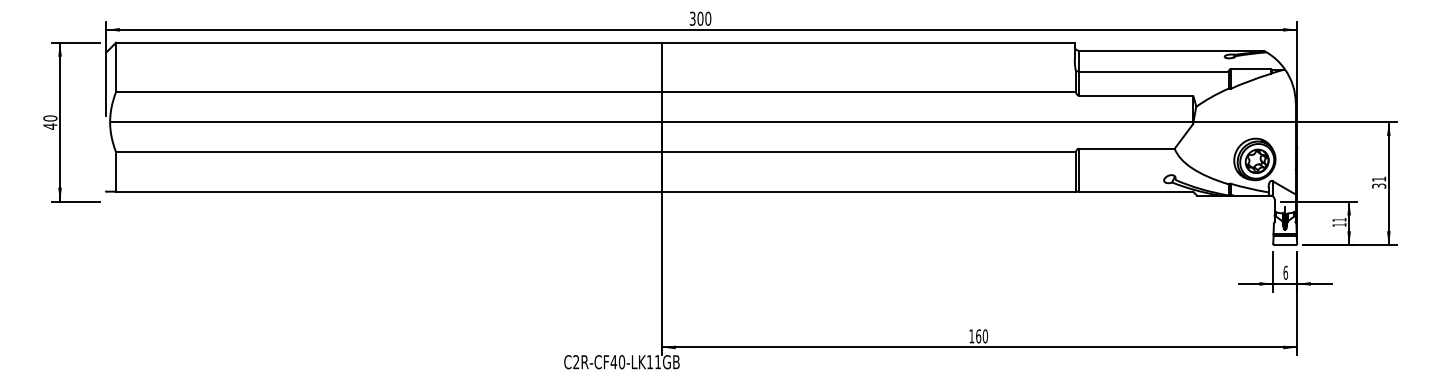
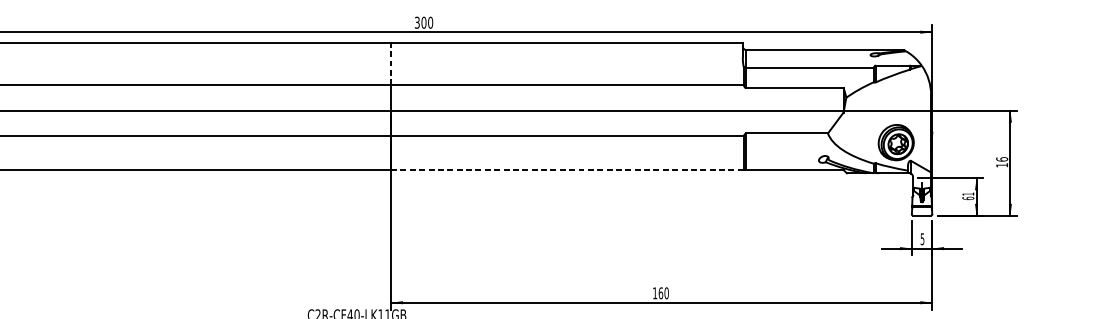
line: (661, 67) -> (390, 64), solid -> dashed
text: (1379, 182) -> (1002, 162), 31 -> 16
line: (868, 191) -> (567, 169), solid -> dashed
text: (1339, 224) -> (968, 198), 11 -> 61
text: (1285, 272) -> (922, 238), 6 -> 5

